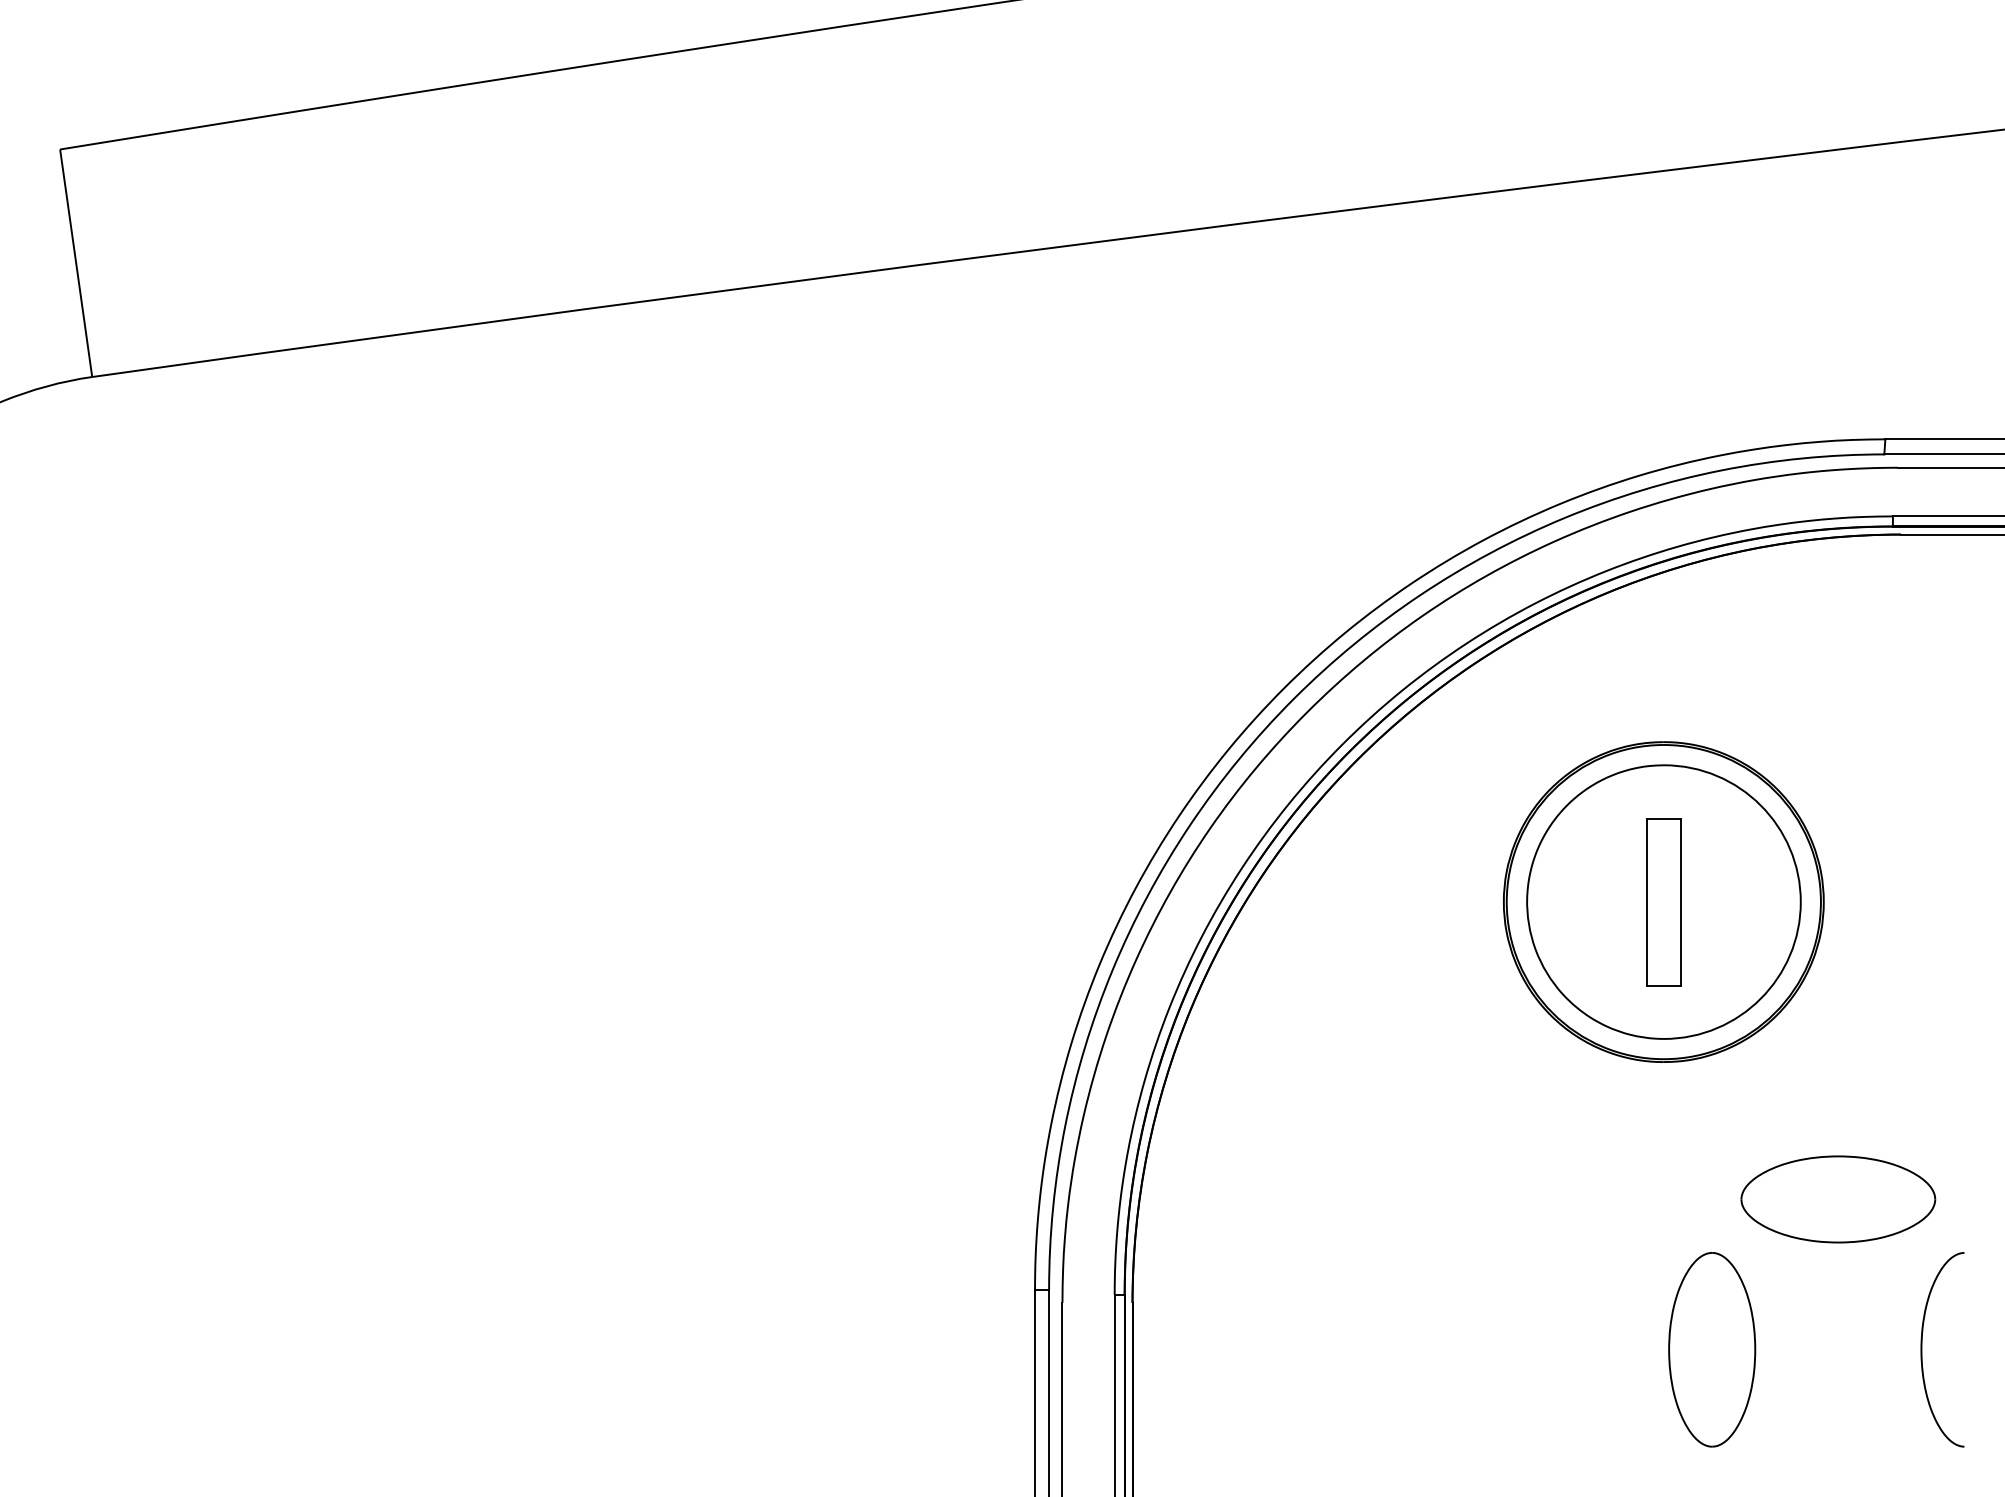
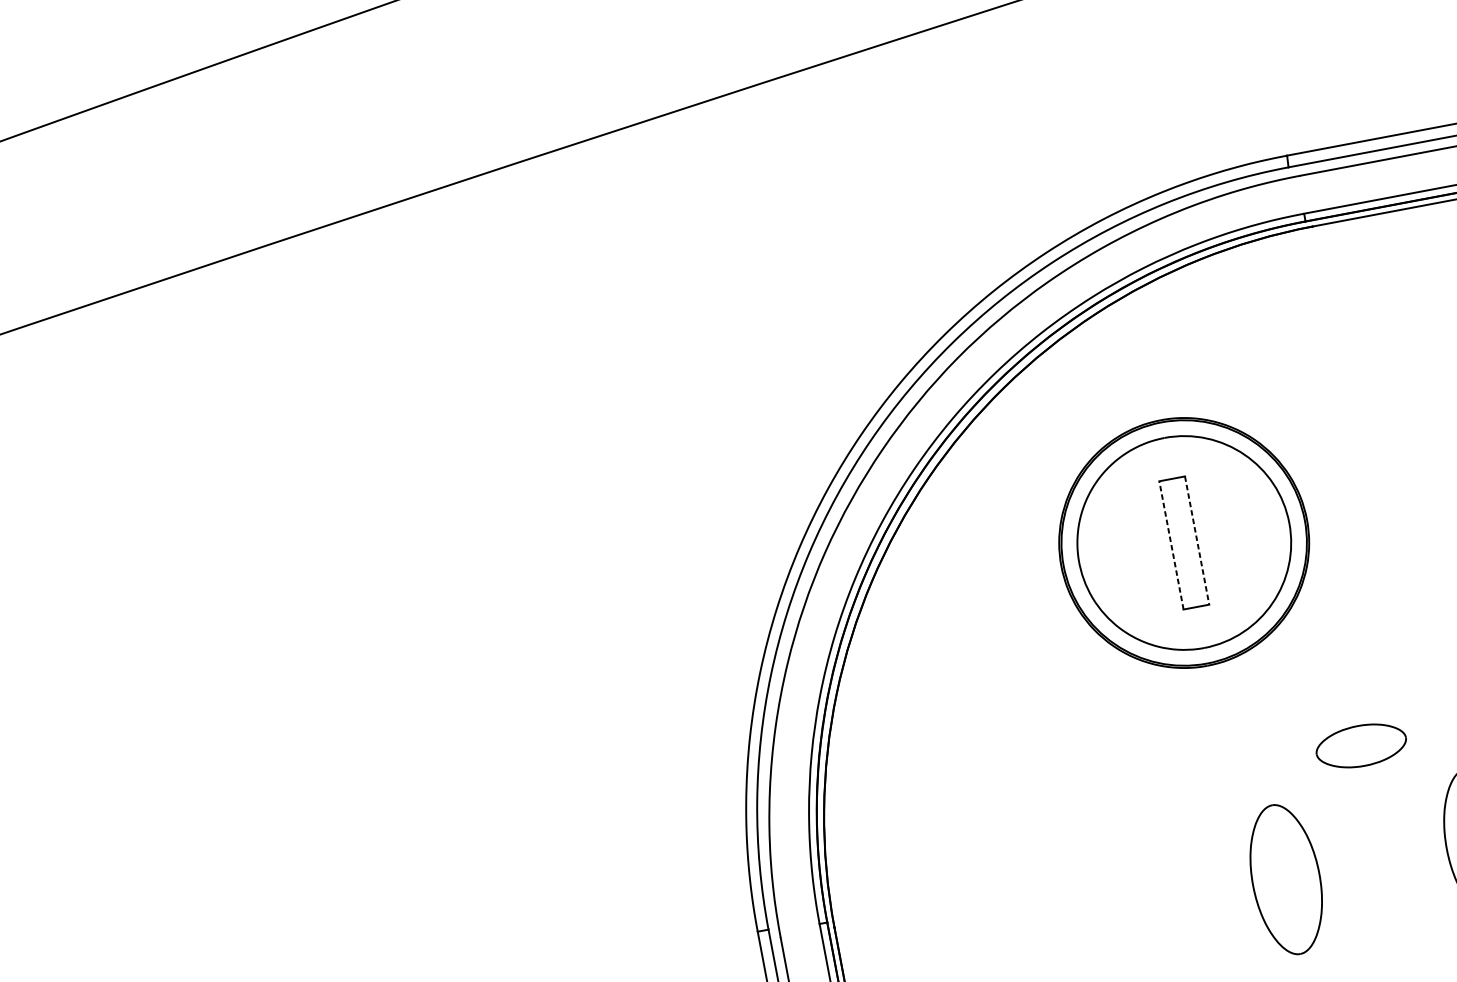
line: (1647, 902) -> (1171, 545), solid -> dashed
line: (1680, 902) -> (1197, 540), solid -> dashed
part: (1838, 1199) -> (1361, 745), size x0.6

